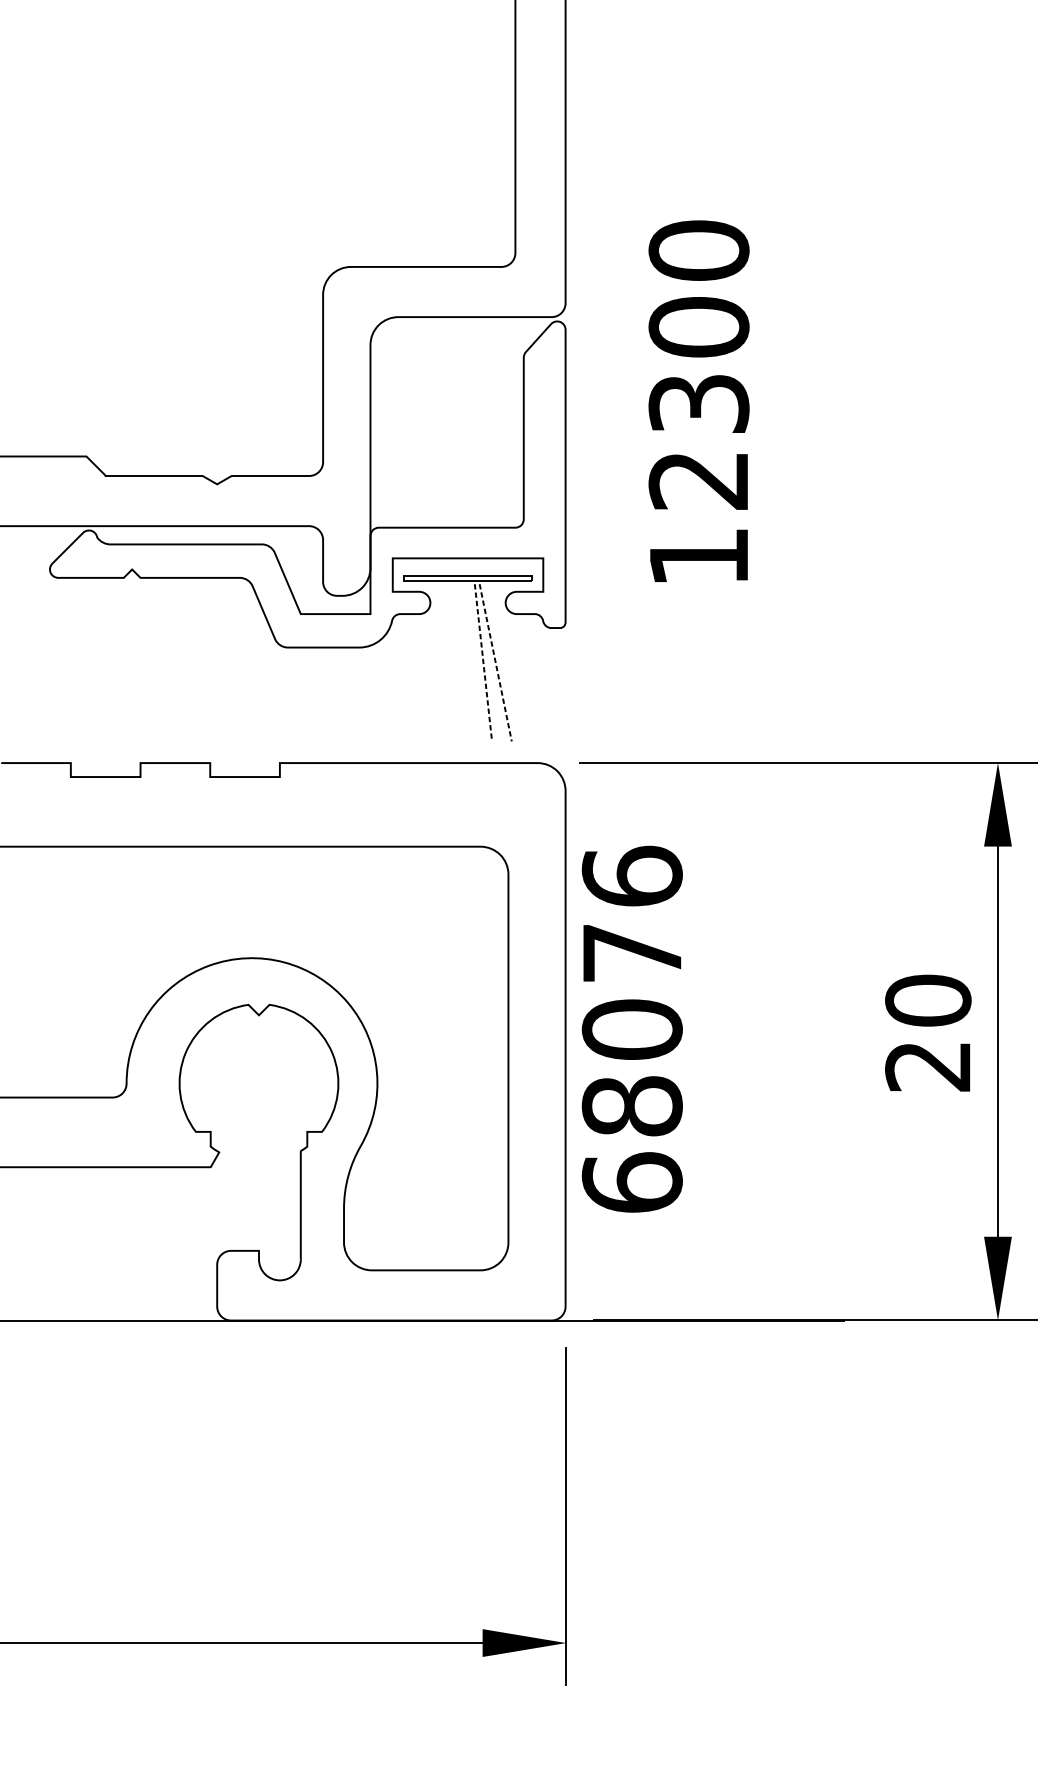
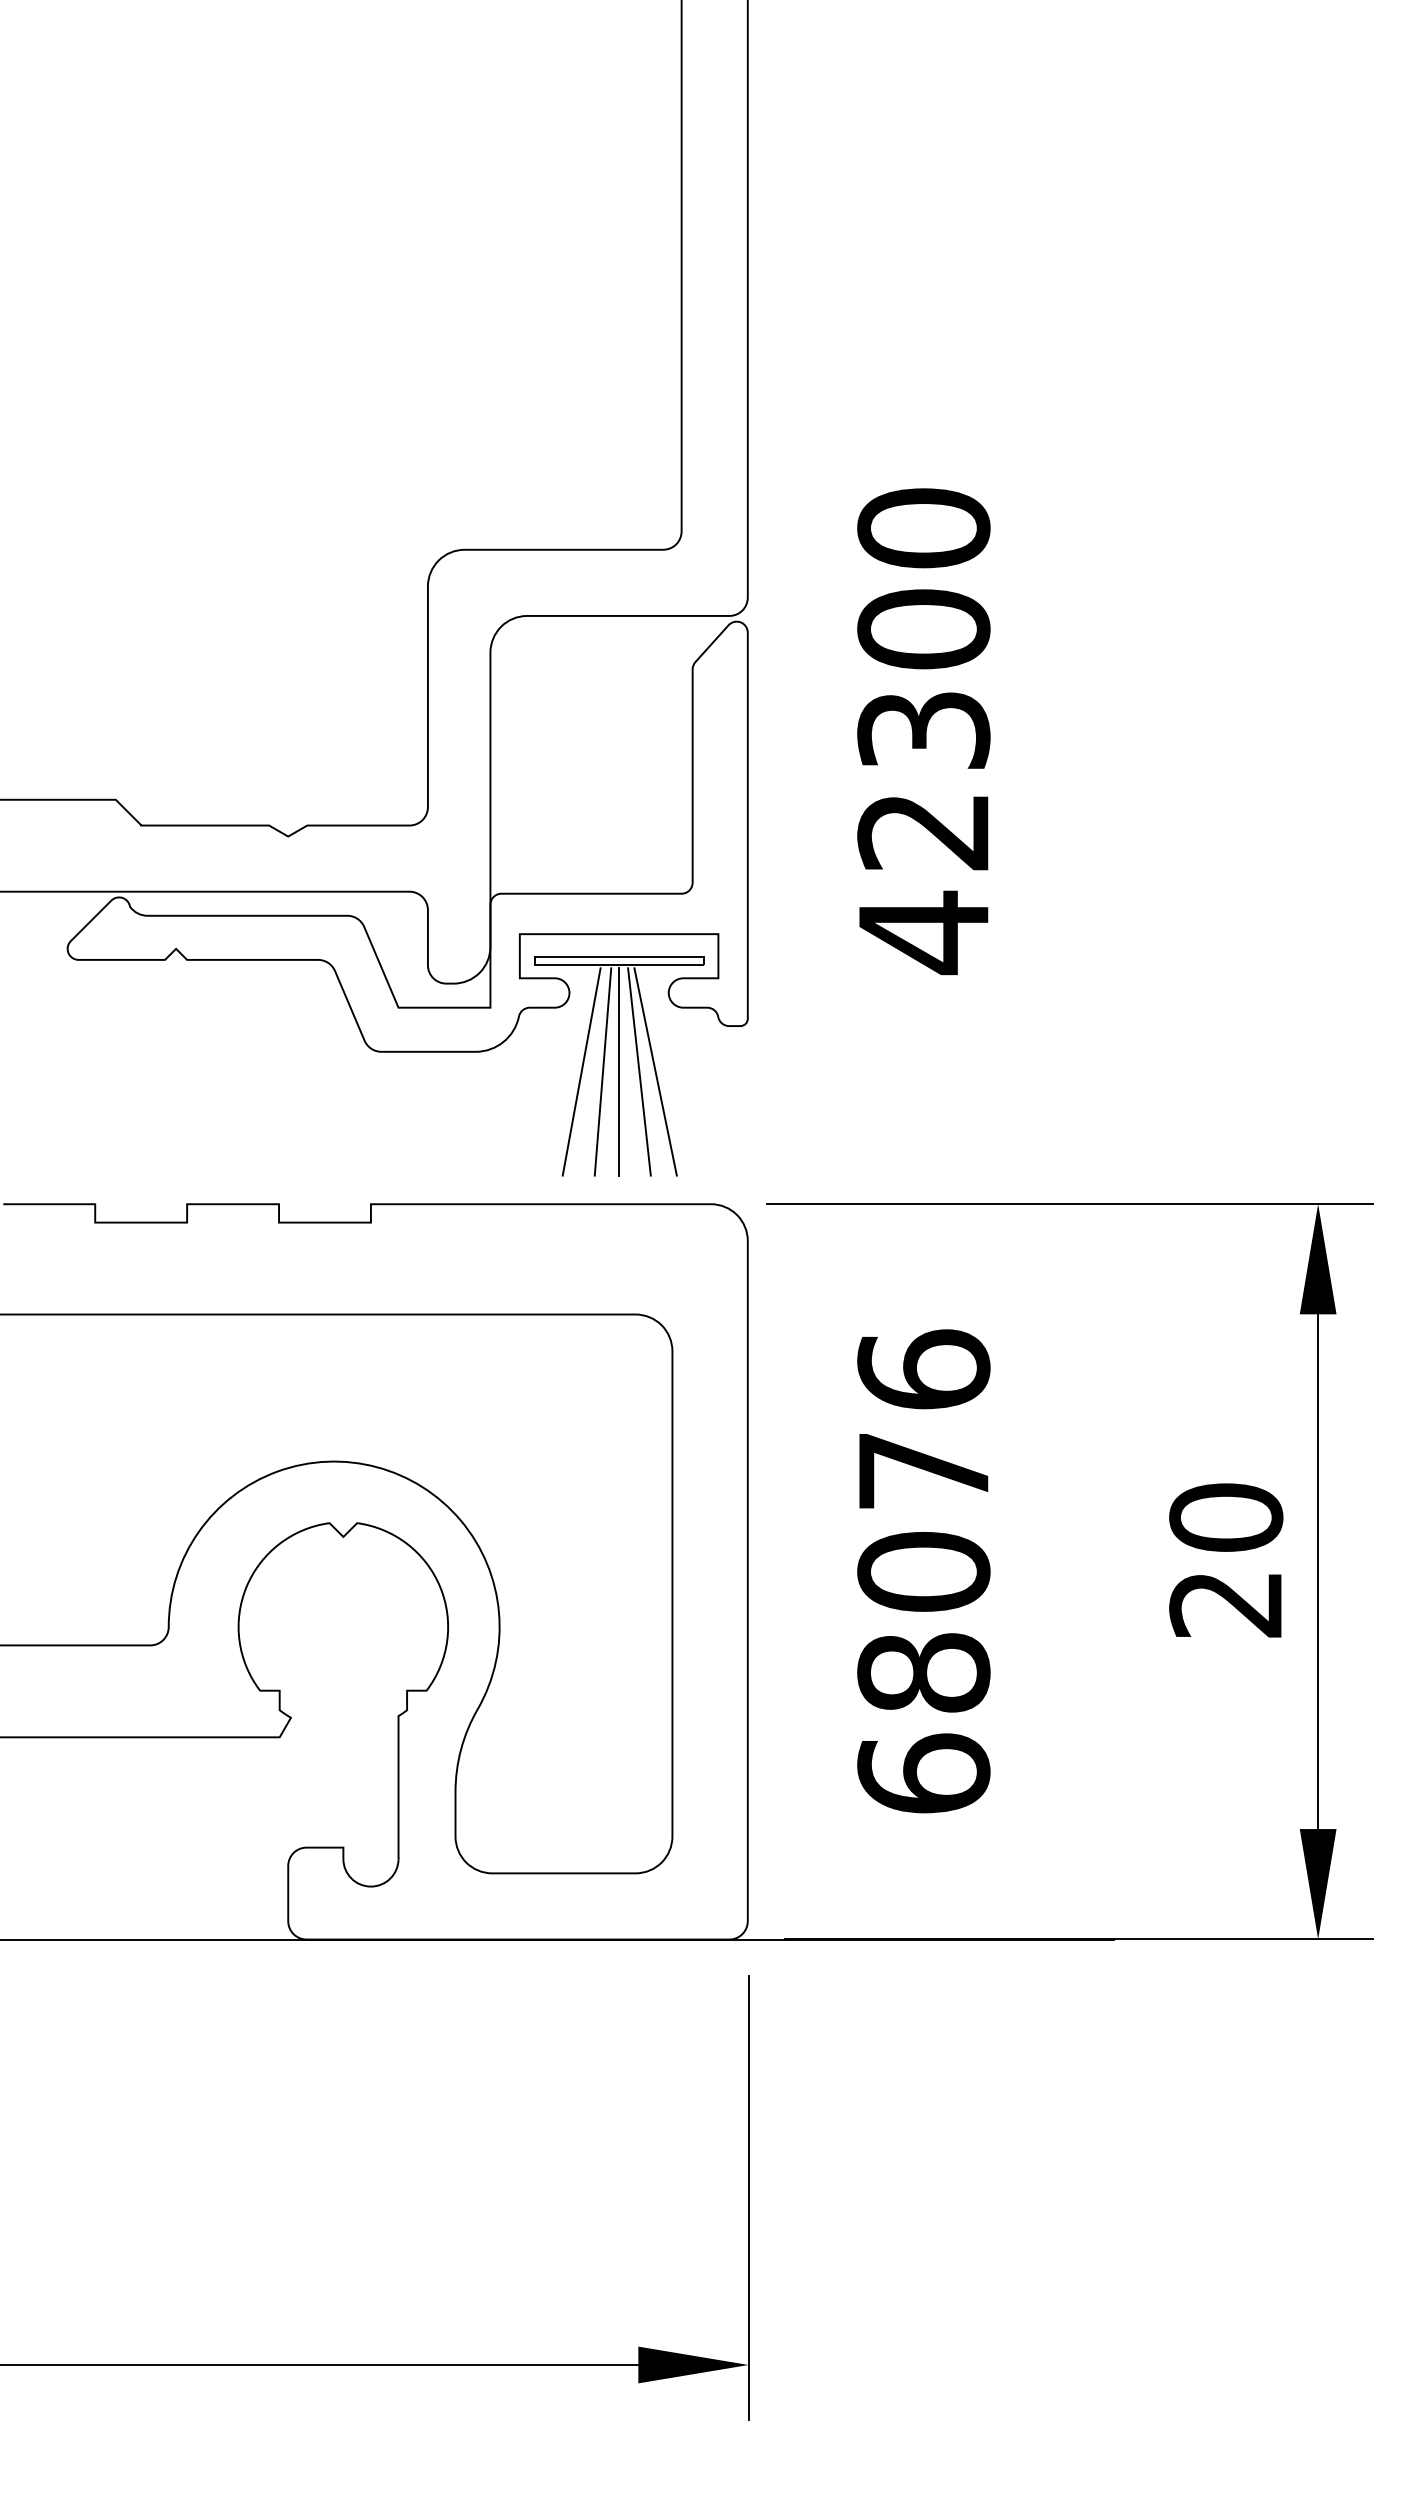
text: (698, 557) -> (923, 932), 12300 -> 42300
line: (439, 662) -> (581, 1071), added
line: (455, 662) -> (602, 1071), added
line: (468, 662) -> (619, 1071), added
line: (495, 662) -> (655, 1071), dashed -> solid
line: (483, 663) -> (639, 1072), dashed -> solid
text: (632, 1029) -> (923, 1571), moved

